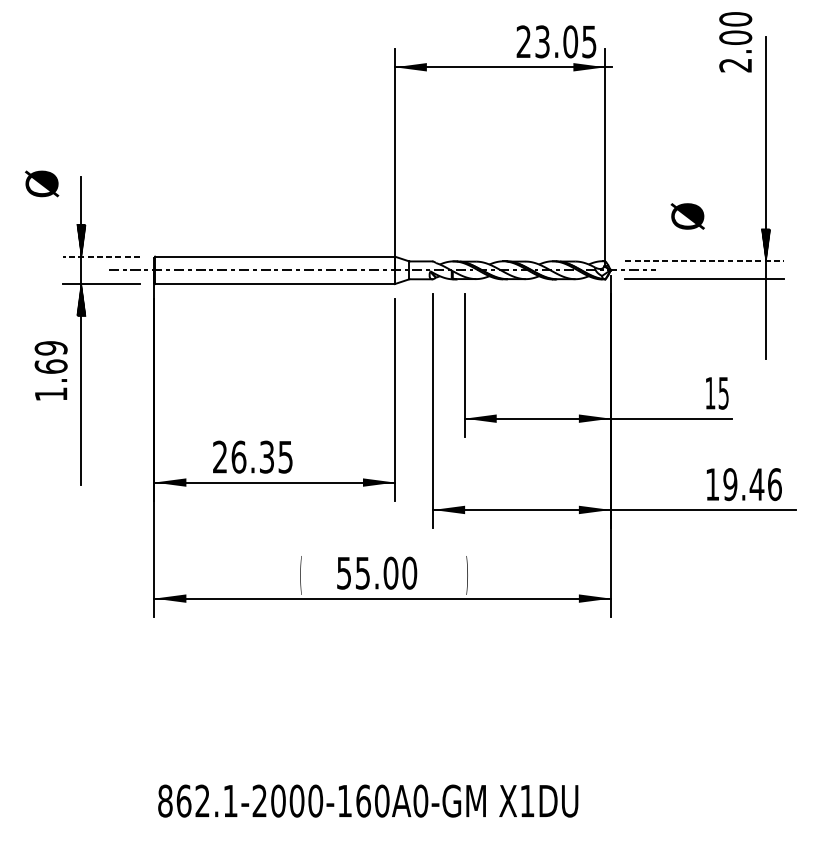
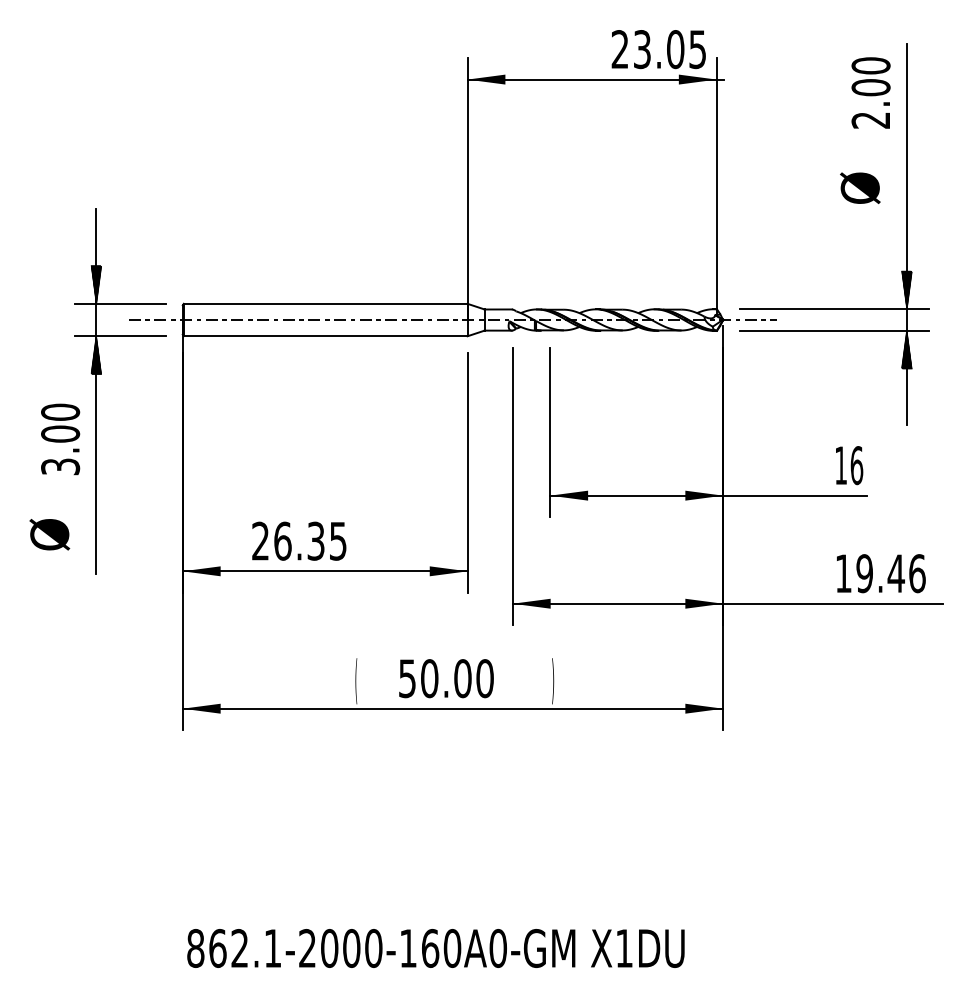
text: (735, 41) -> (870, 92), moved
text: (41, 183) -> (49, 534), moved
text: (687, 215) -> (860, 187), moved
line: (100, 256) -> (119, 303), dashed -> solid
line: (704, 261) -> (834, 309), dashed -> solid
hatch: (765, 295) -> (906, 349), added
text: (51, 371) -> (60, 439), 1.69 -> 3.00
text: (723, 393) -> (856, 465), 15 -> 16
text: (362, 573) -> (429, 678), 55.00 -> 50.00

